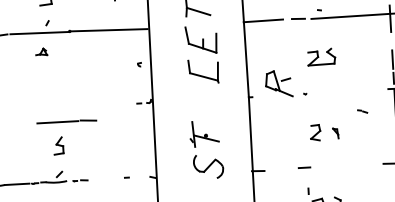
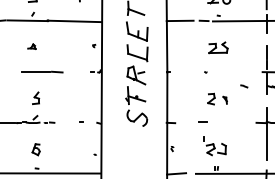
part: (40, 51) -> (31, 46), moved
part: (279, 84) -> (136, 75), moved
part: (66, 120) -> (42, 71), moved

